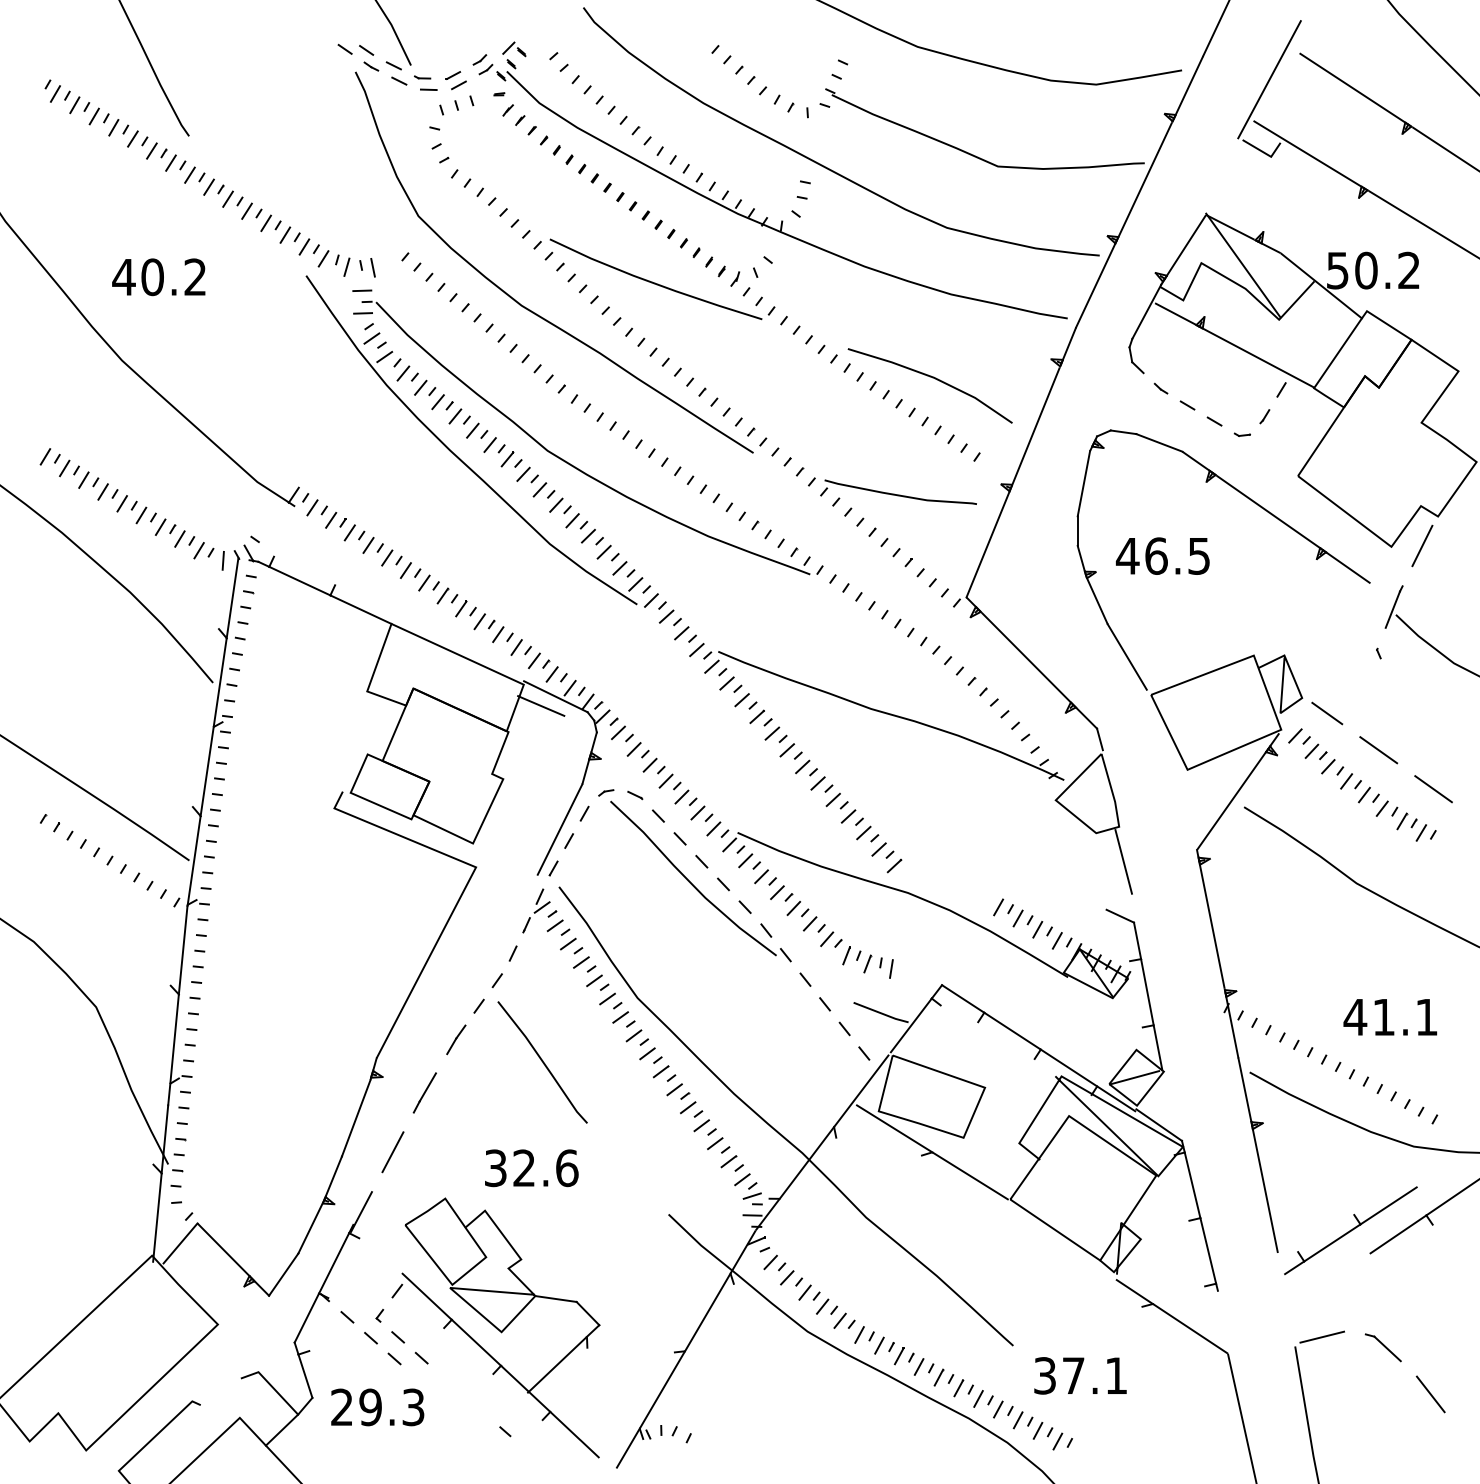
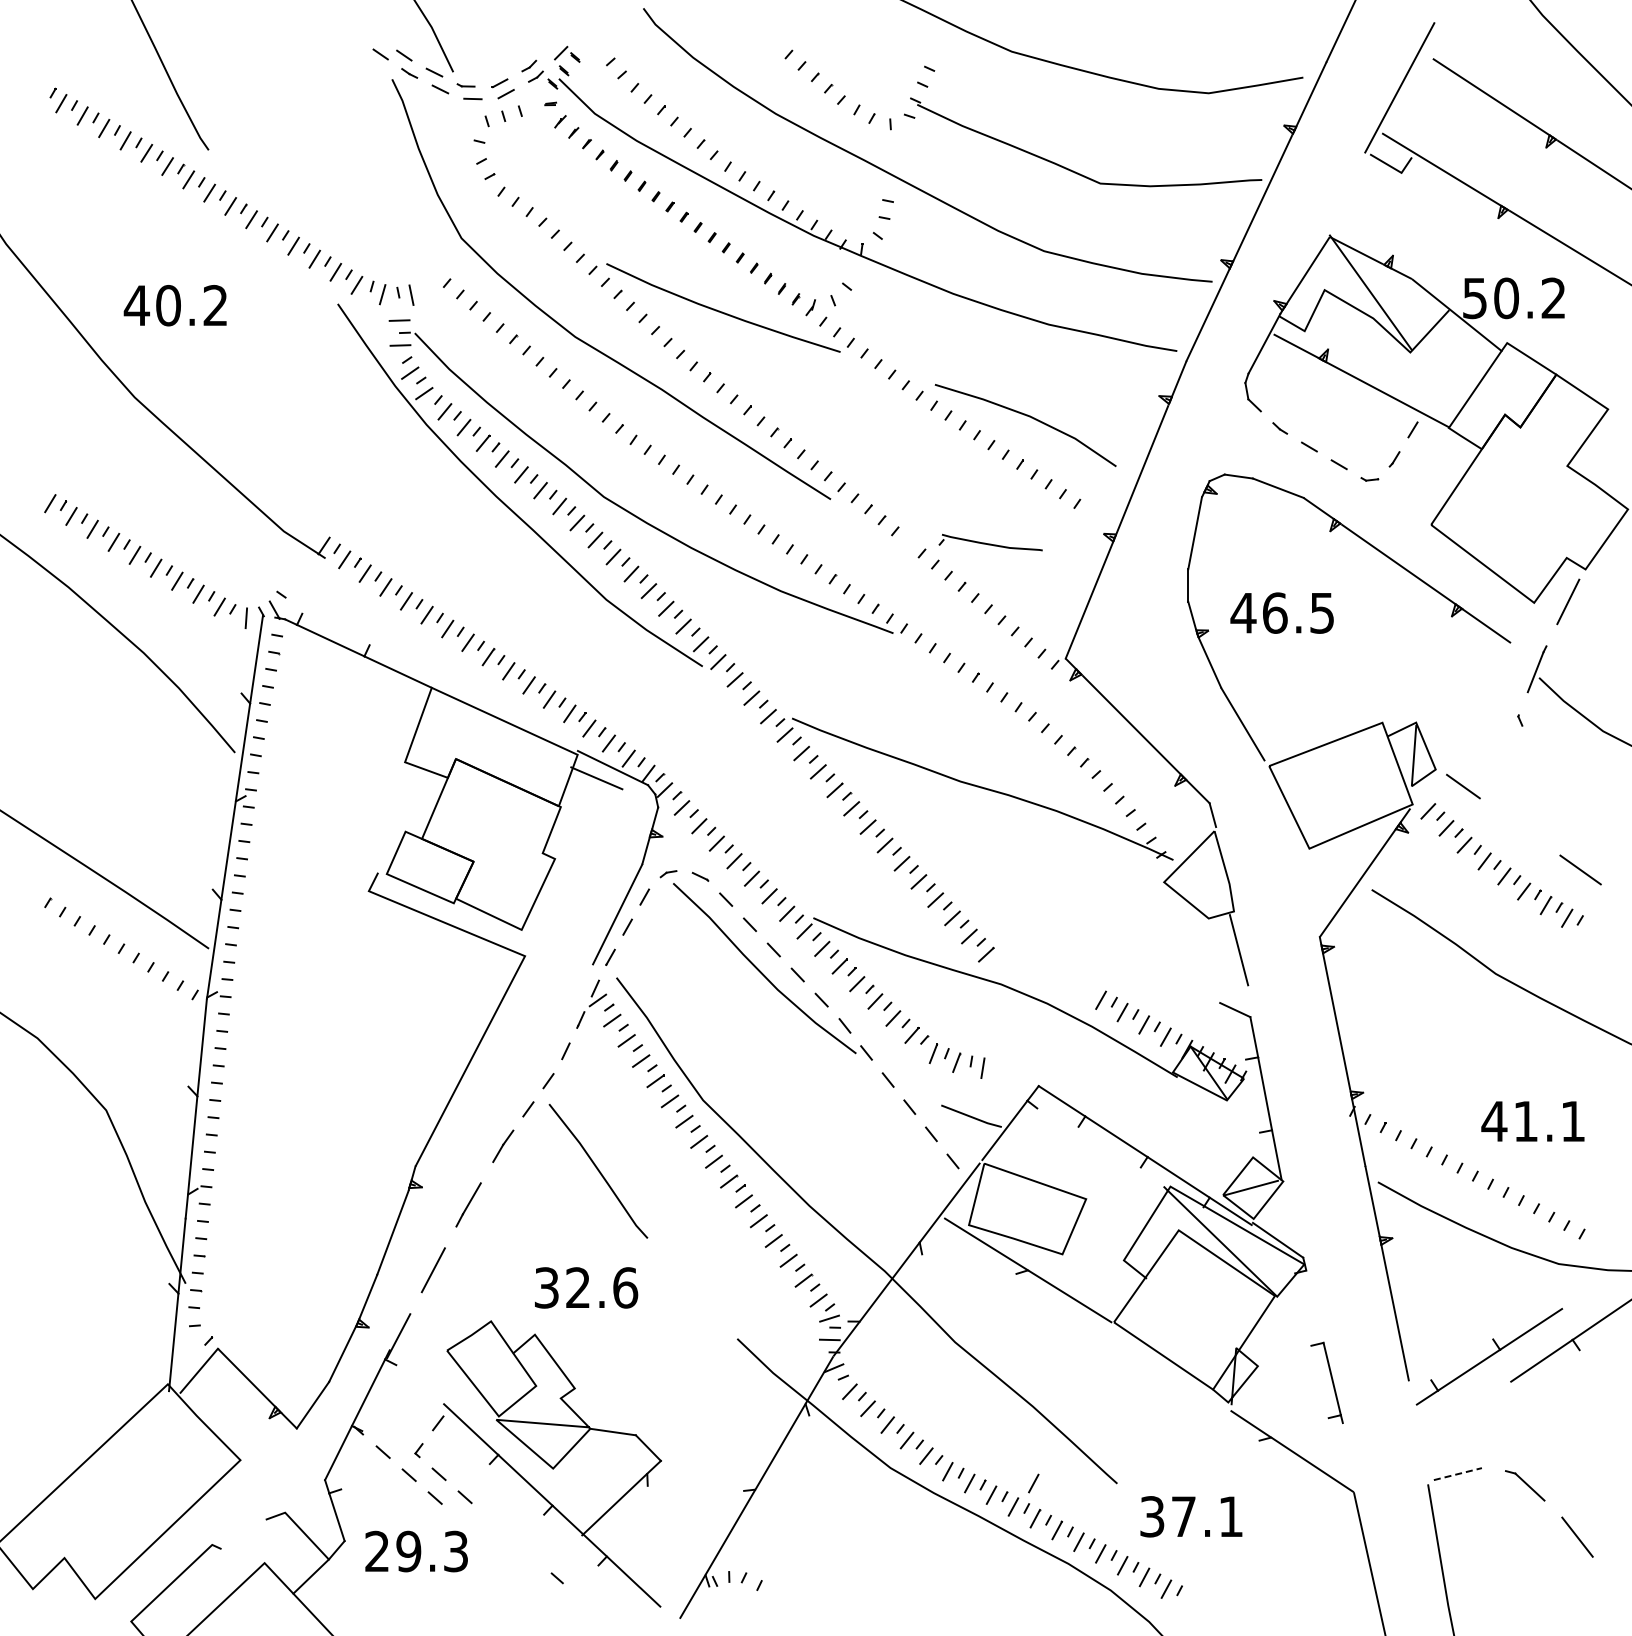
part: (898, 492) -> (990, 542), size x0.6
line: (1378, 749) -> (1519, 826), removed
line: (1192, 1185) -> (1314, 1306), removed
line: (1321, 1337) -> (1457, 1474), solid -> dashed
line: (937, 1345) -> (1033, 1483), added

